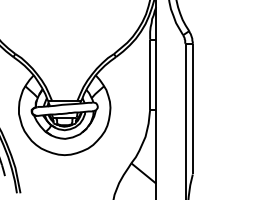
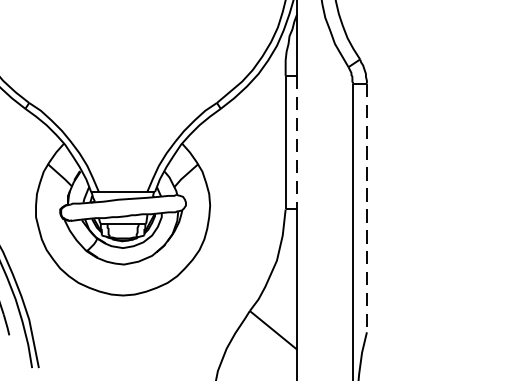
line: (156, 75) -> (297, 143), solid -> dashed
line: (192, 109) -> (366, 208), solid -> dashed

